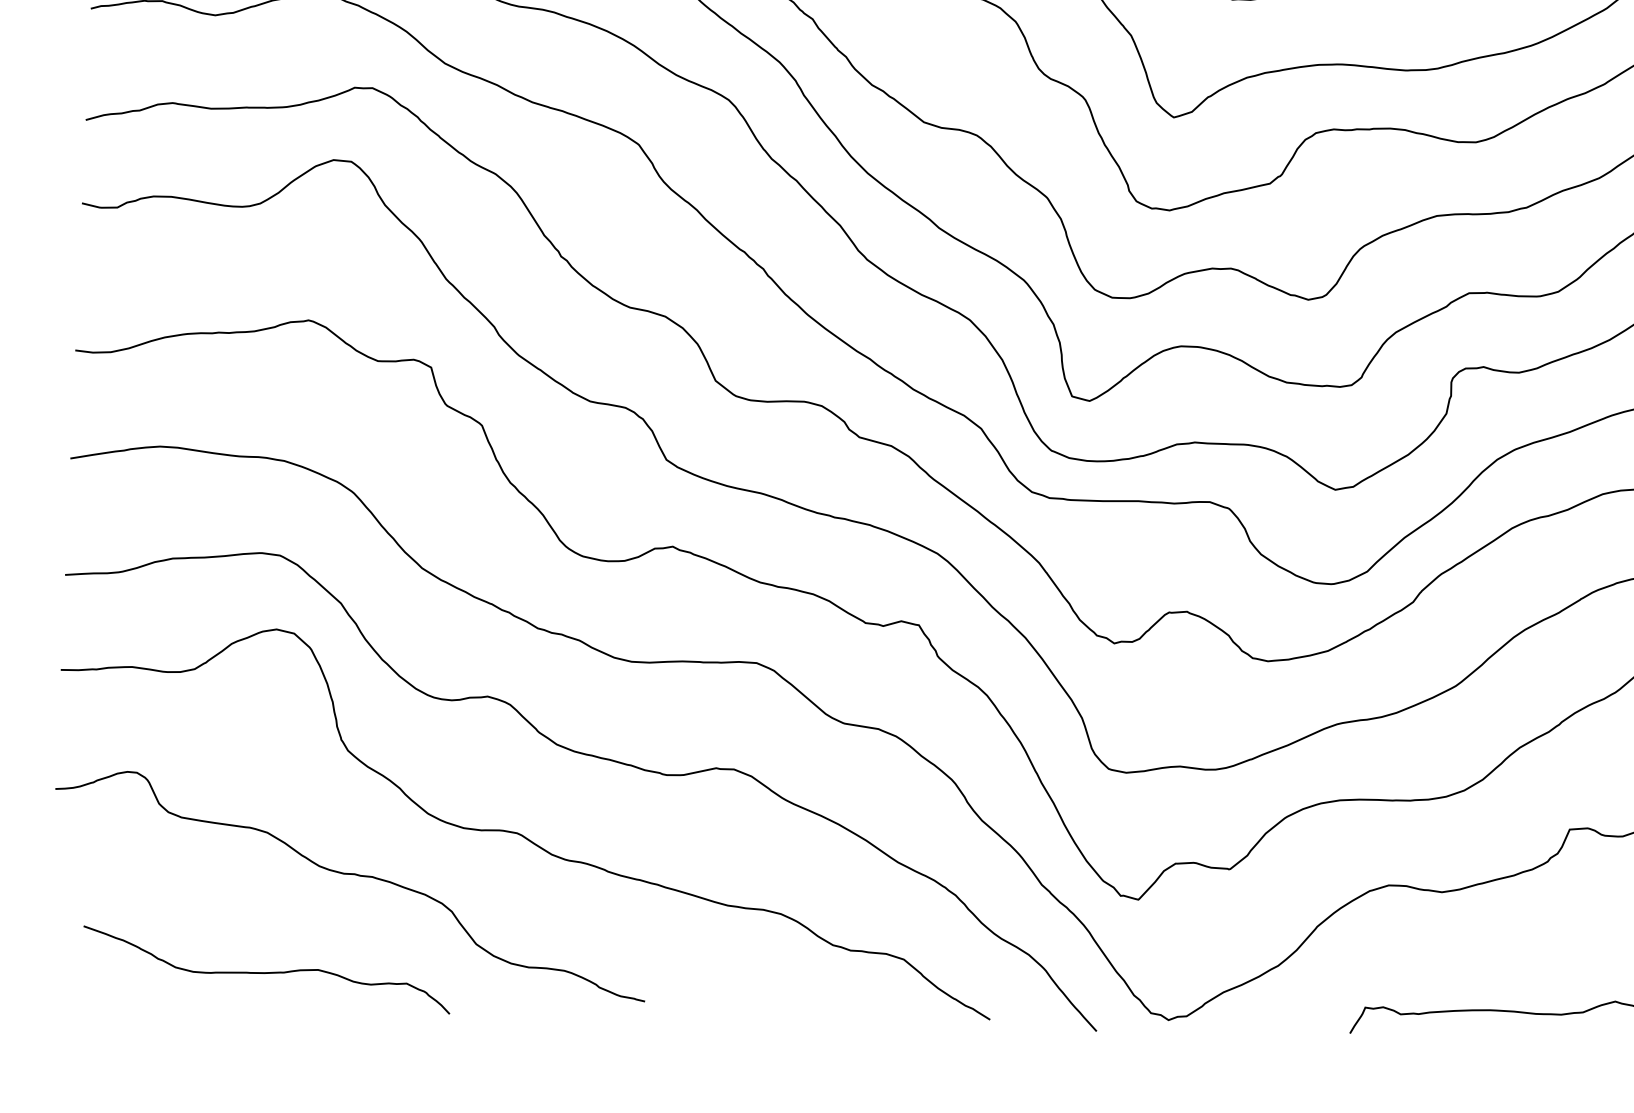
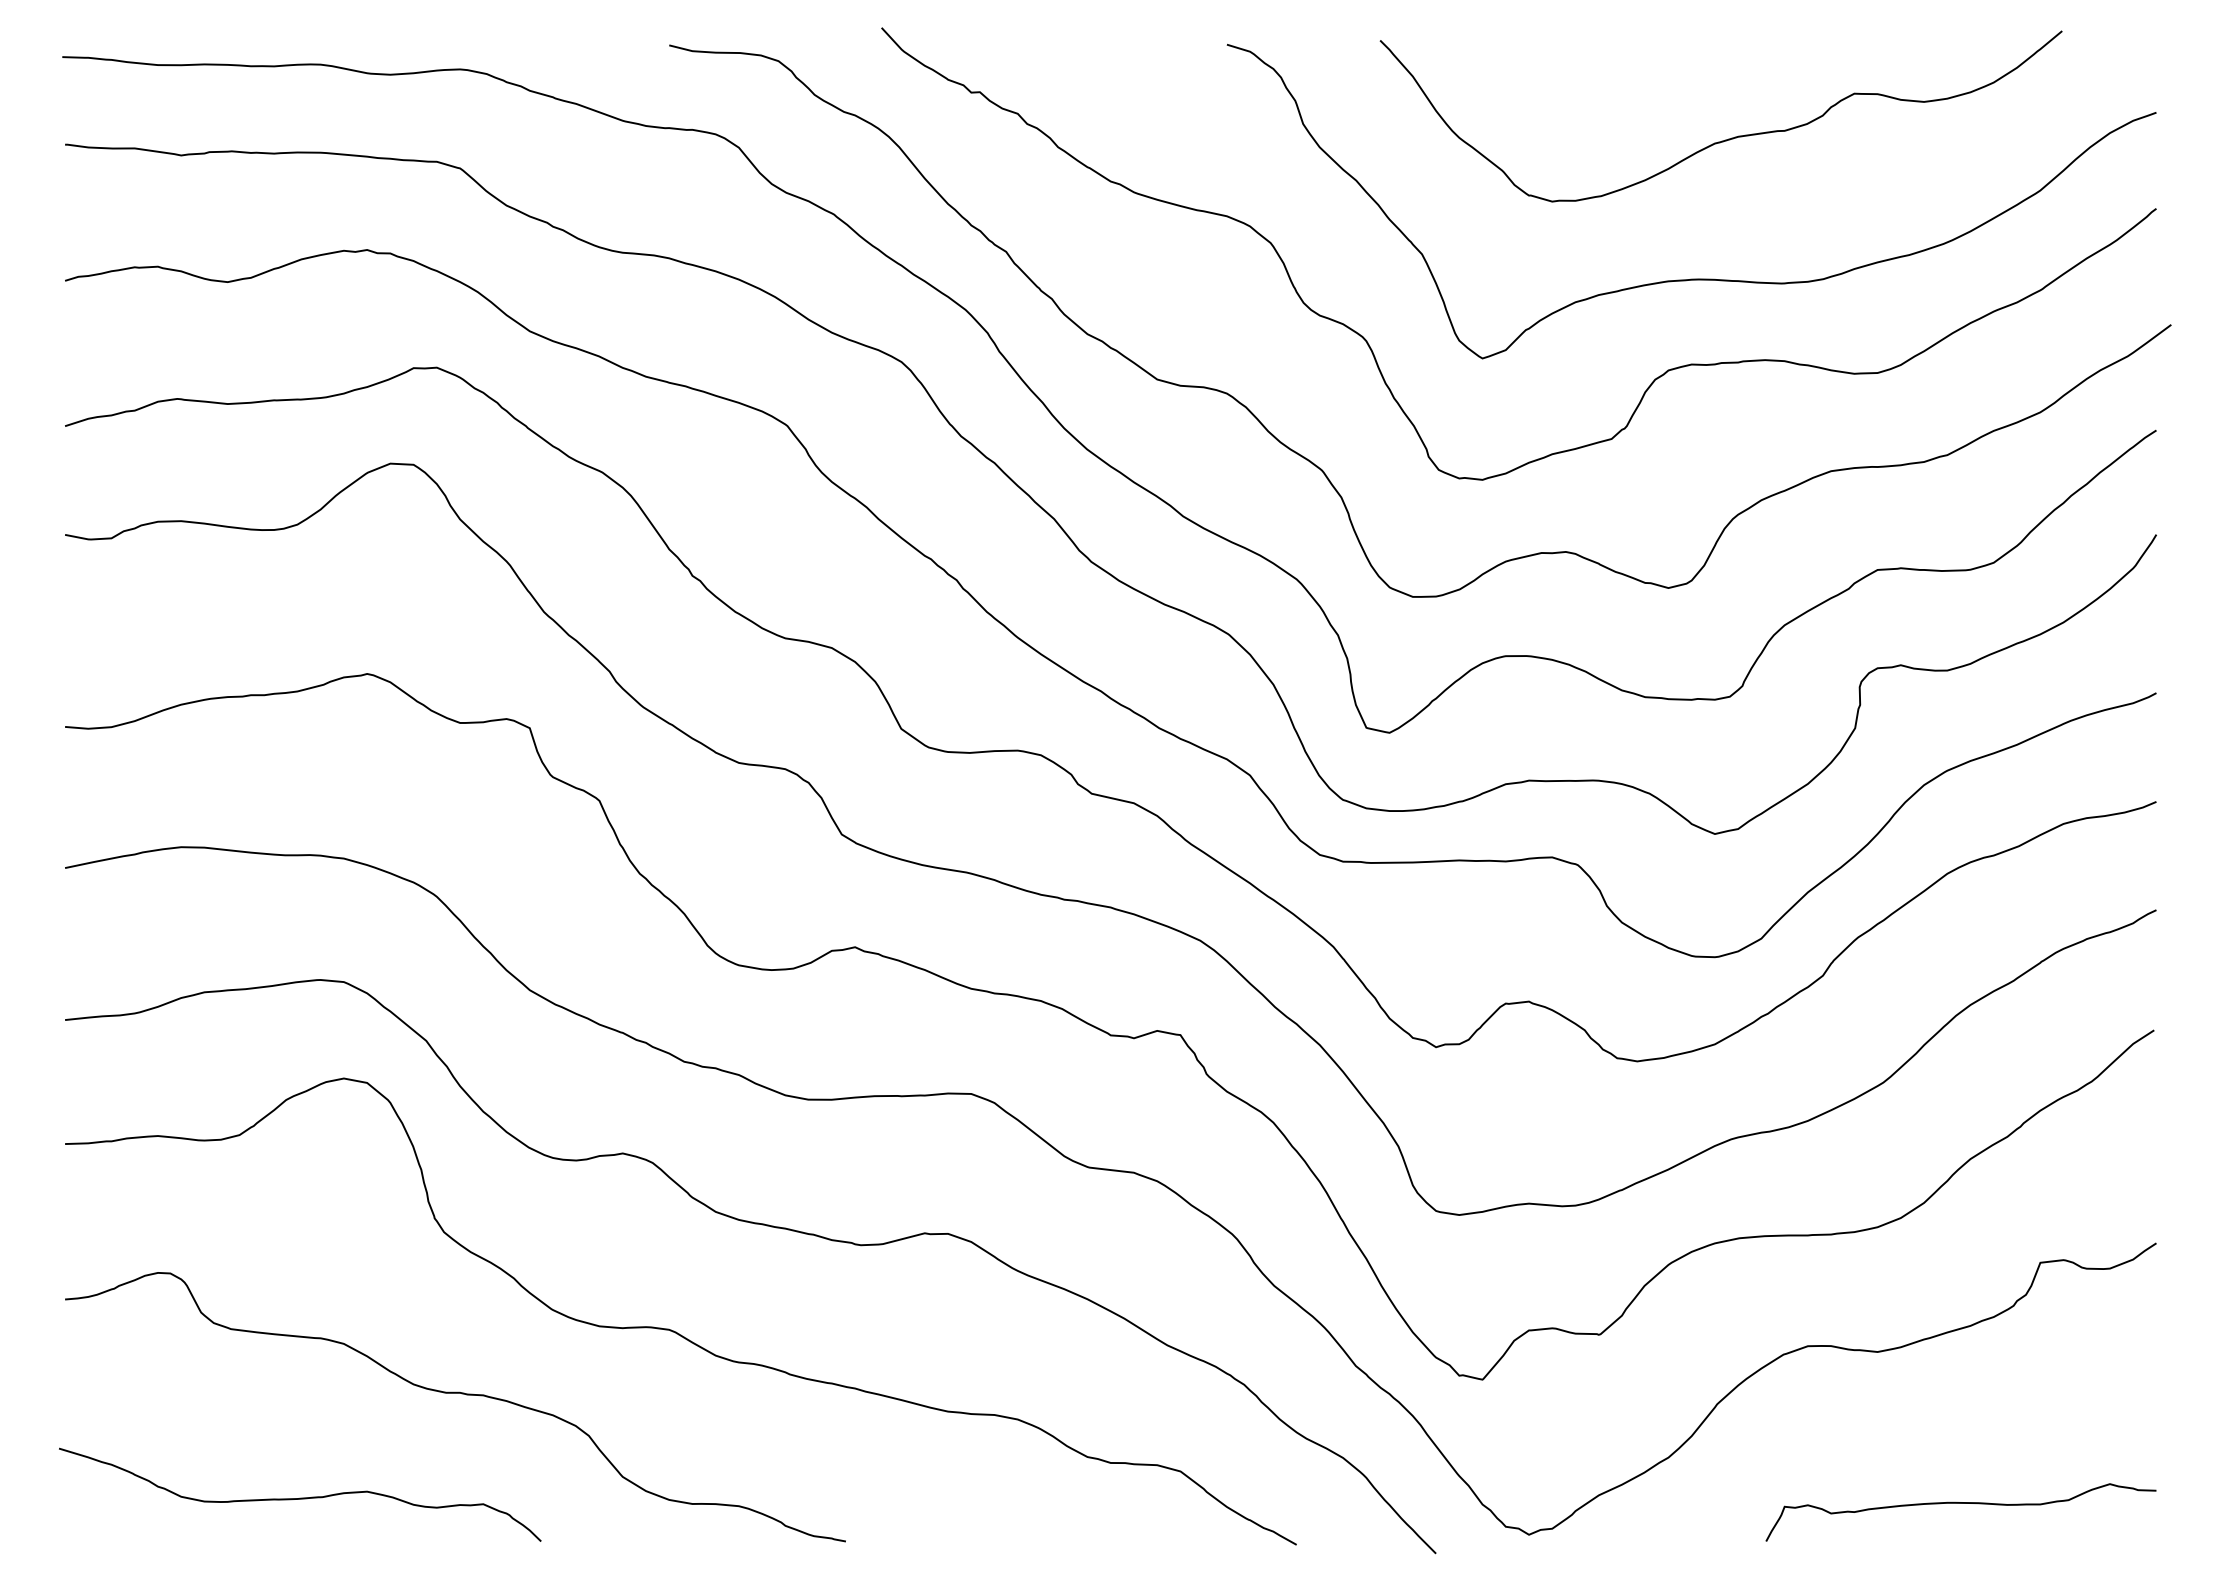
curve: (266, 972) -> (300, 1497), moved

